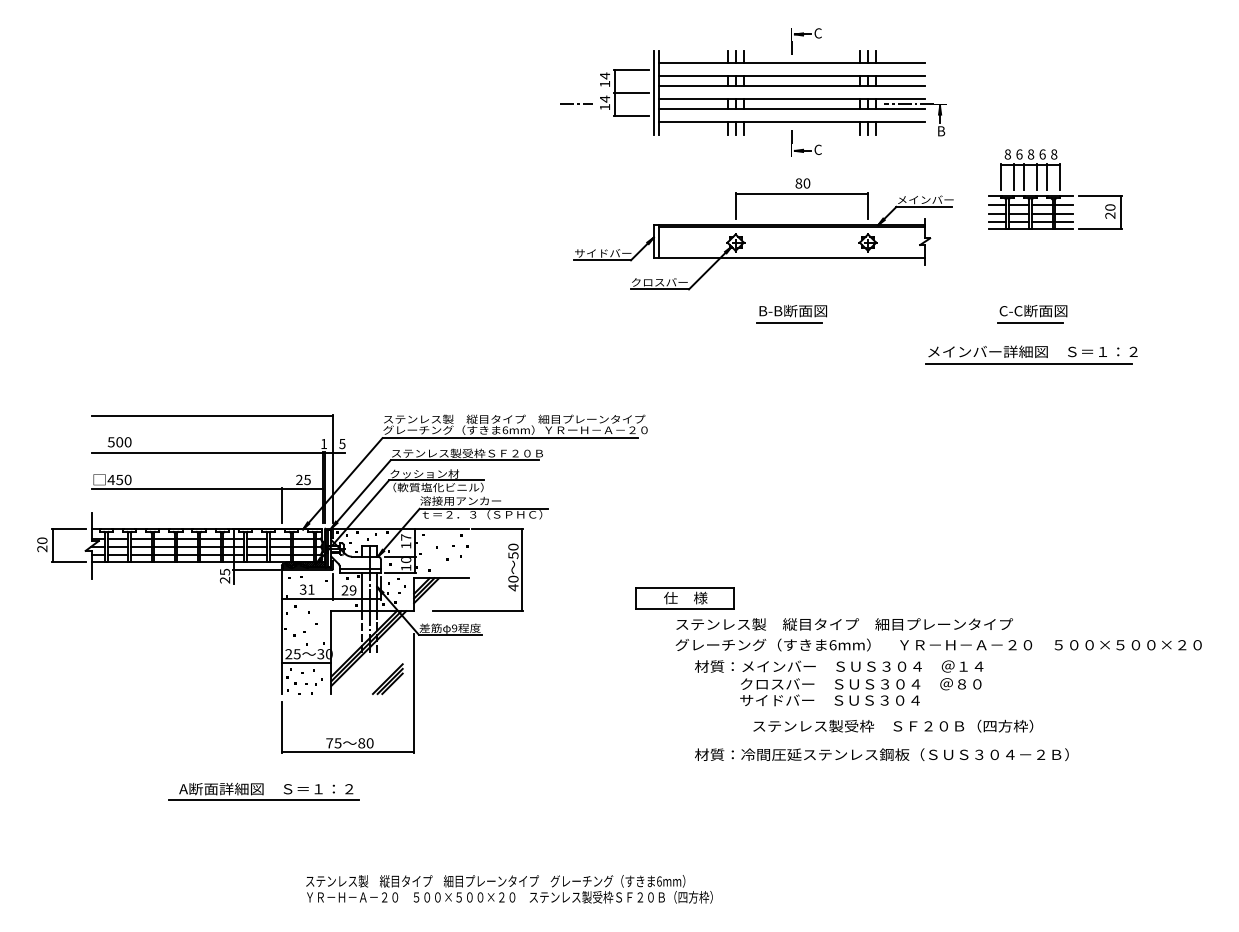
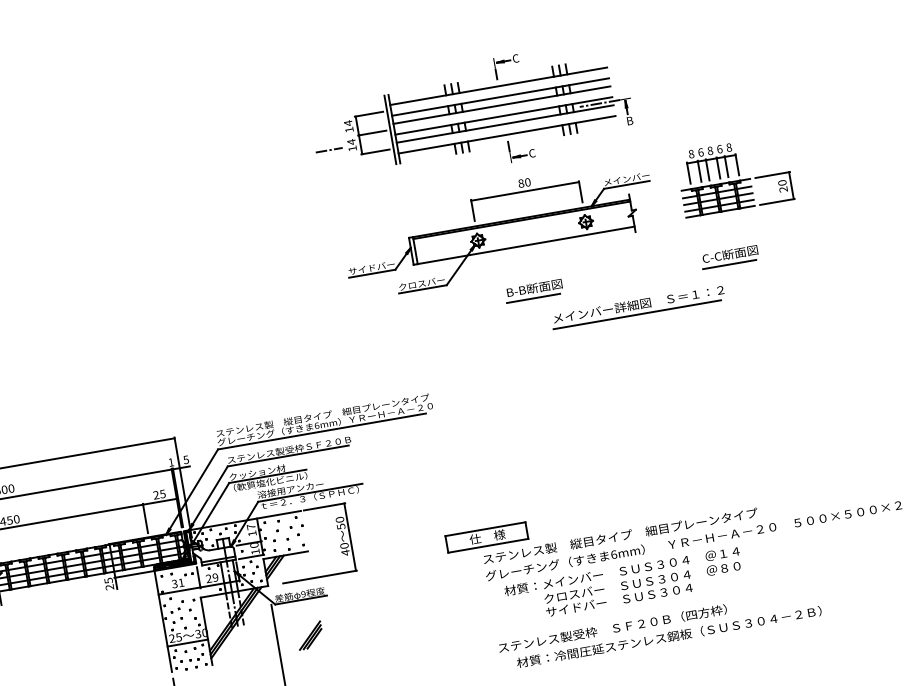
part: (1055, 189) -> (735, 175), moved
part: (1031, 354) -> (637, 306), moved
part: (387, 679) -> (309, 636), moved
text: (893, 725) -> (612, 628), moved

